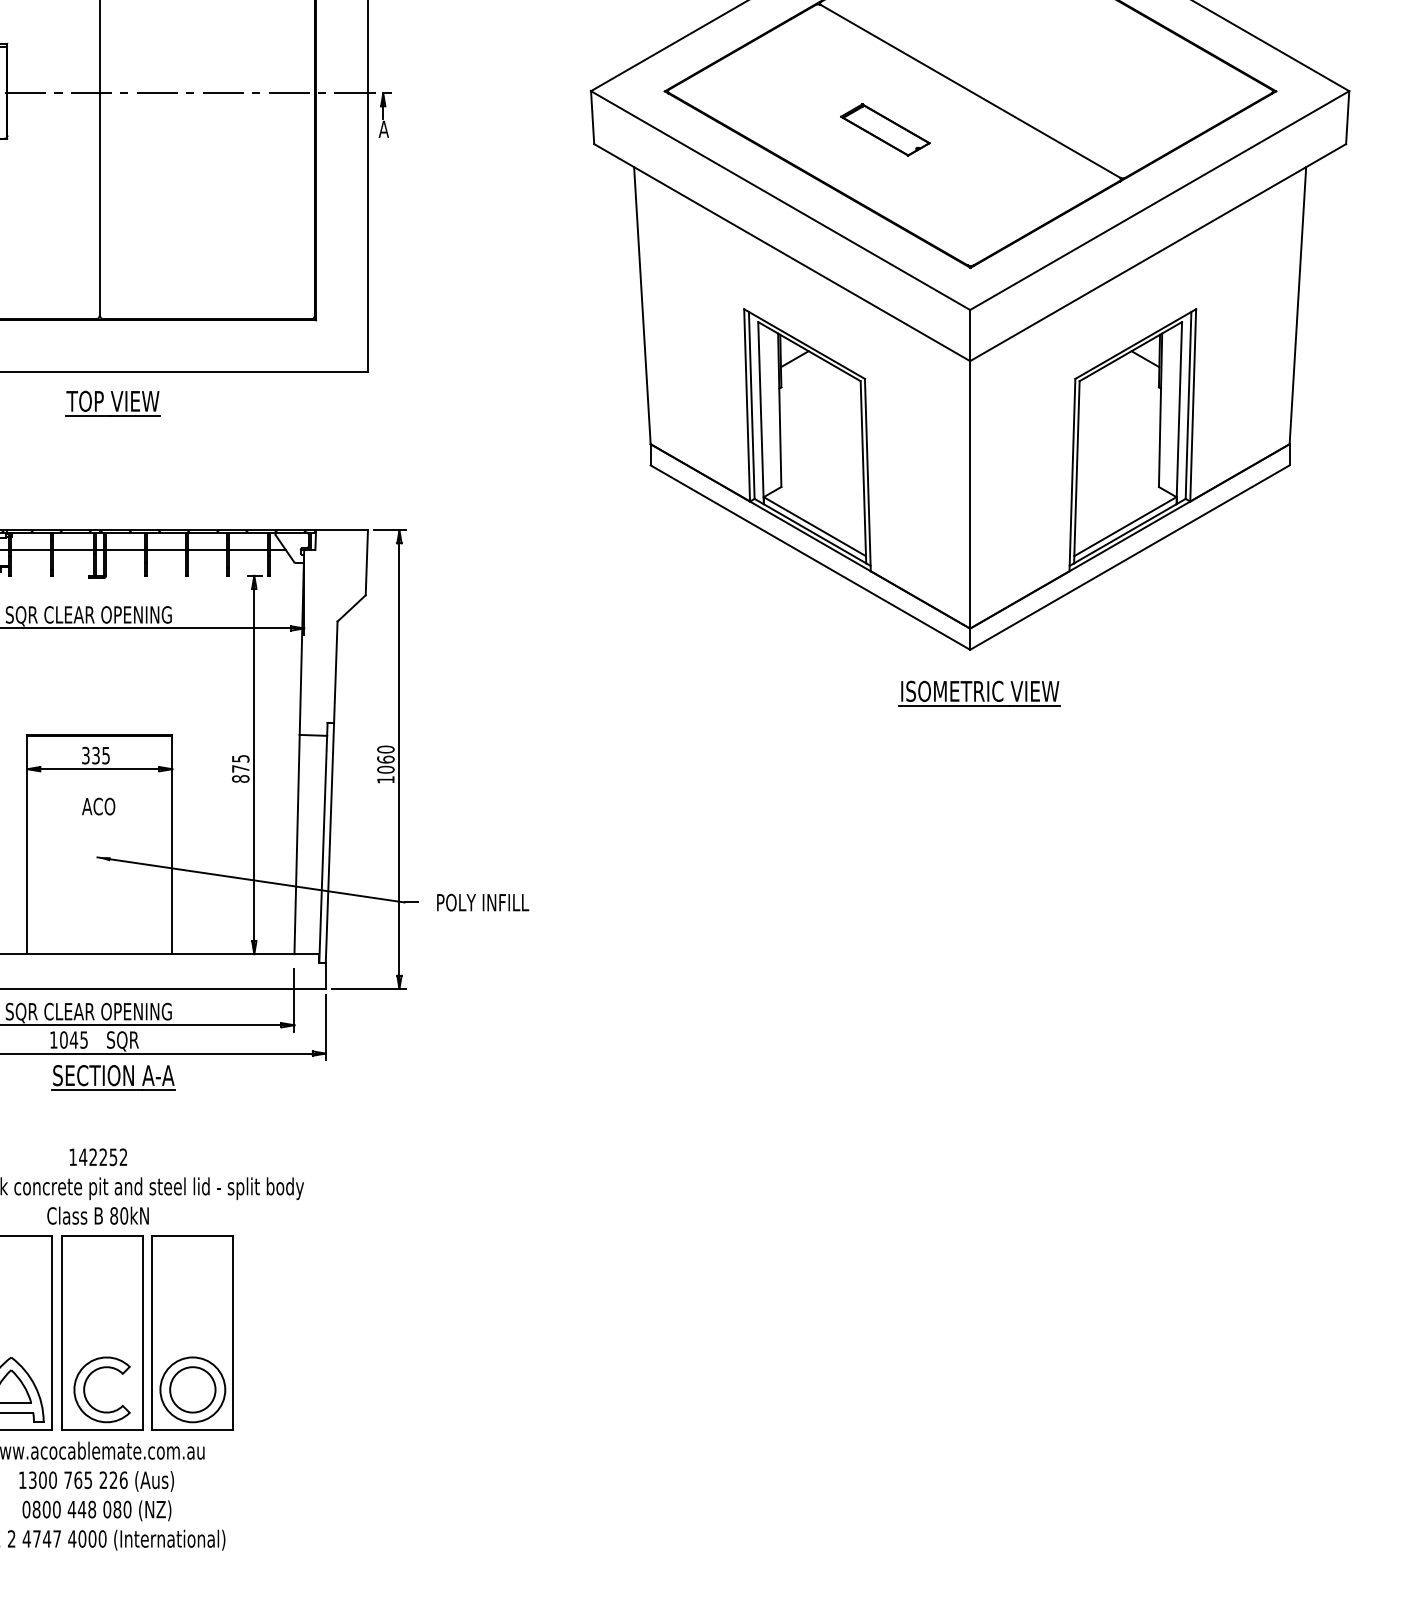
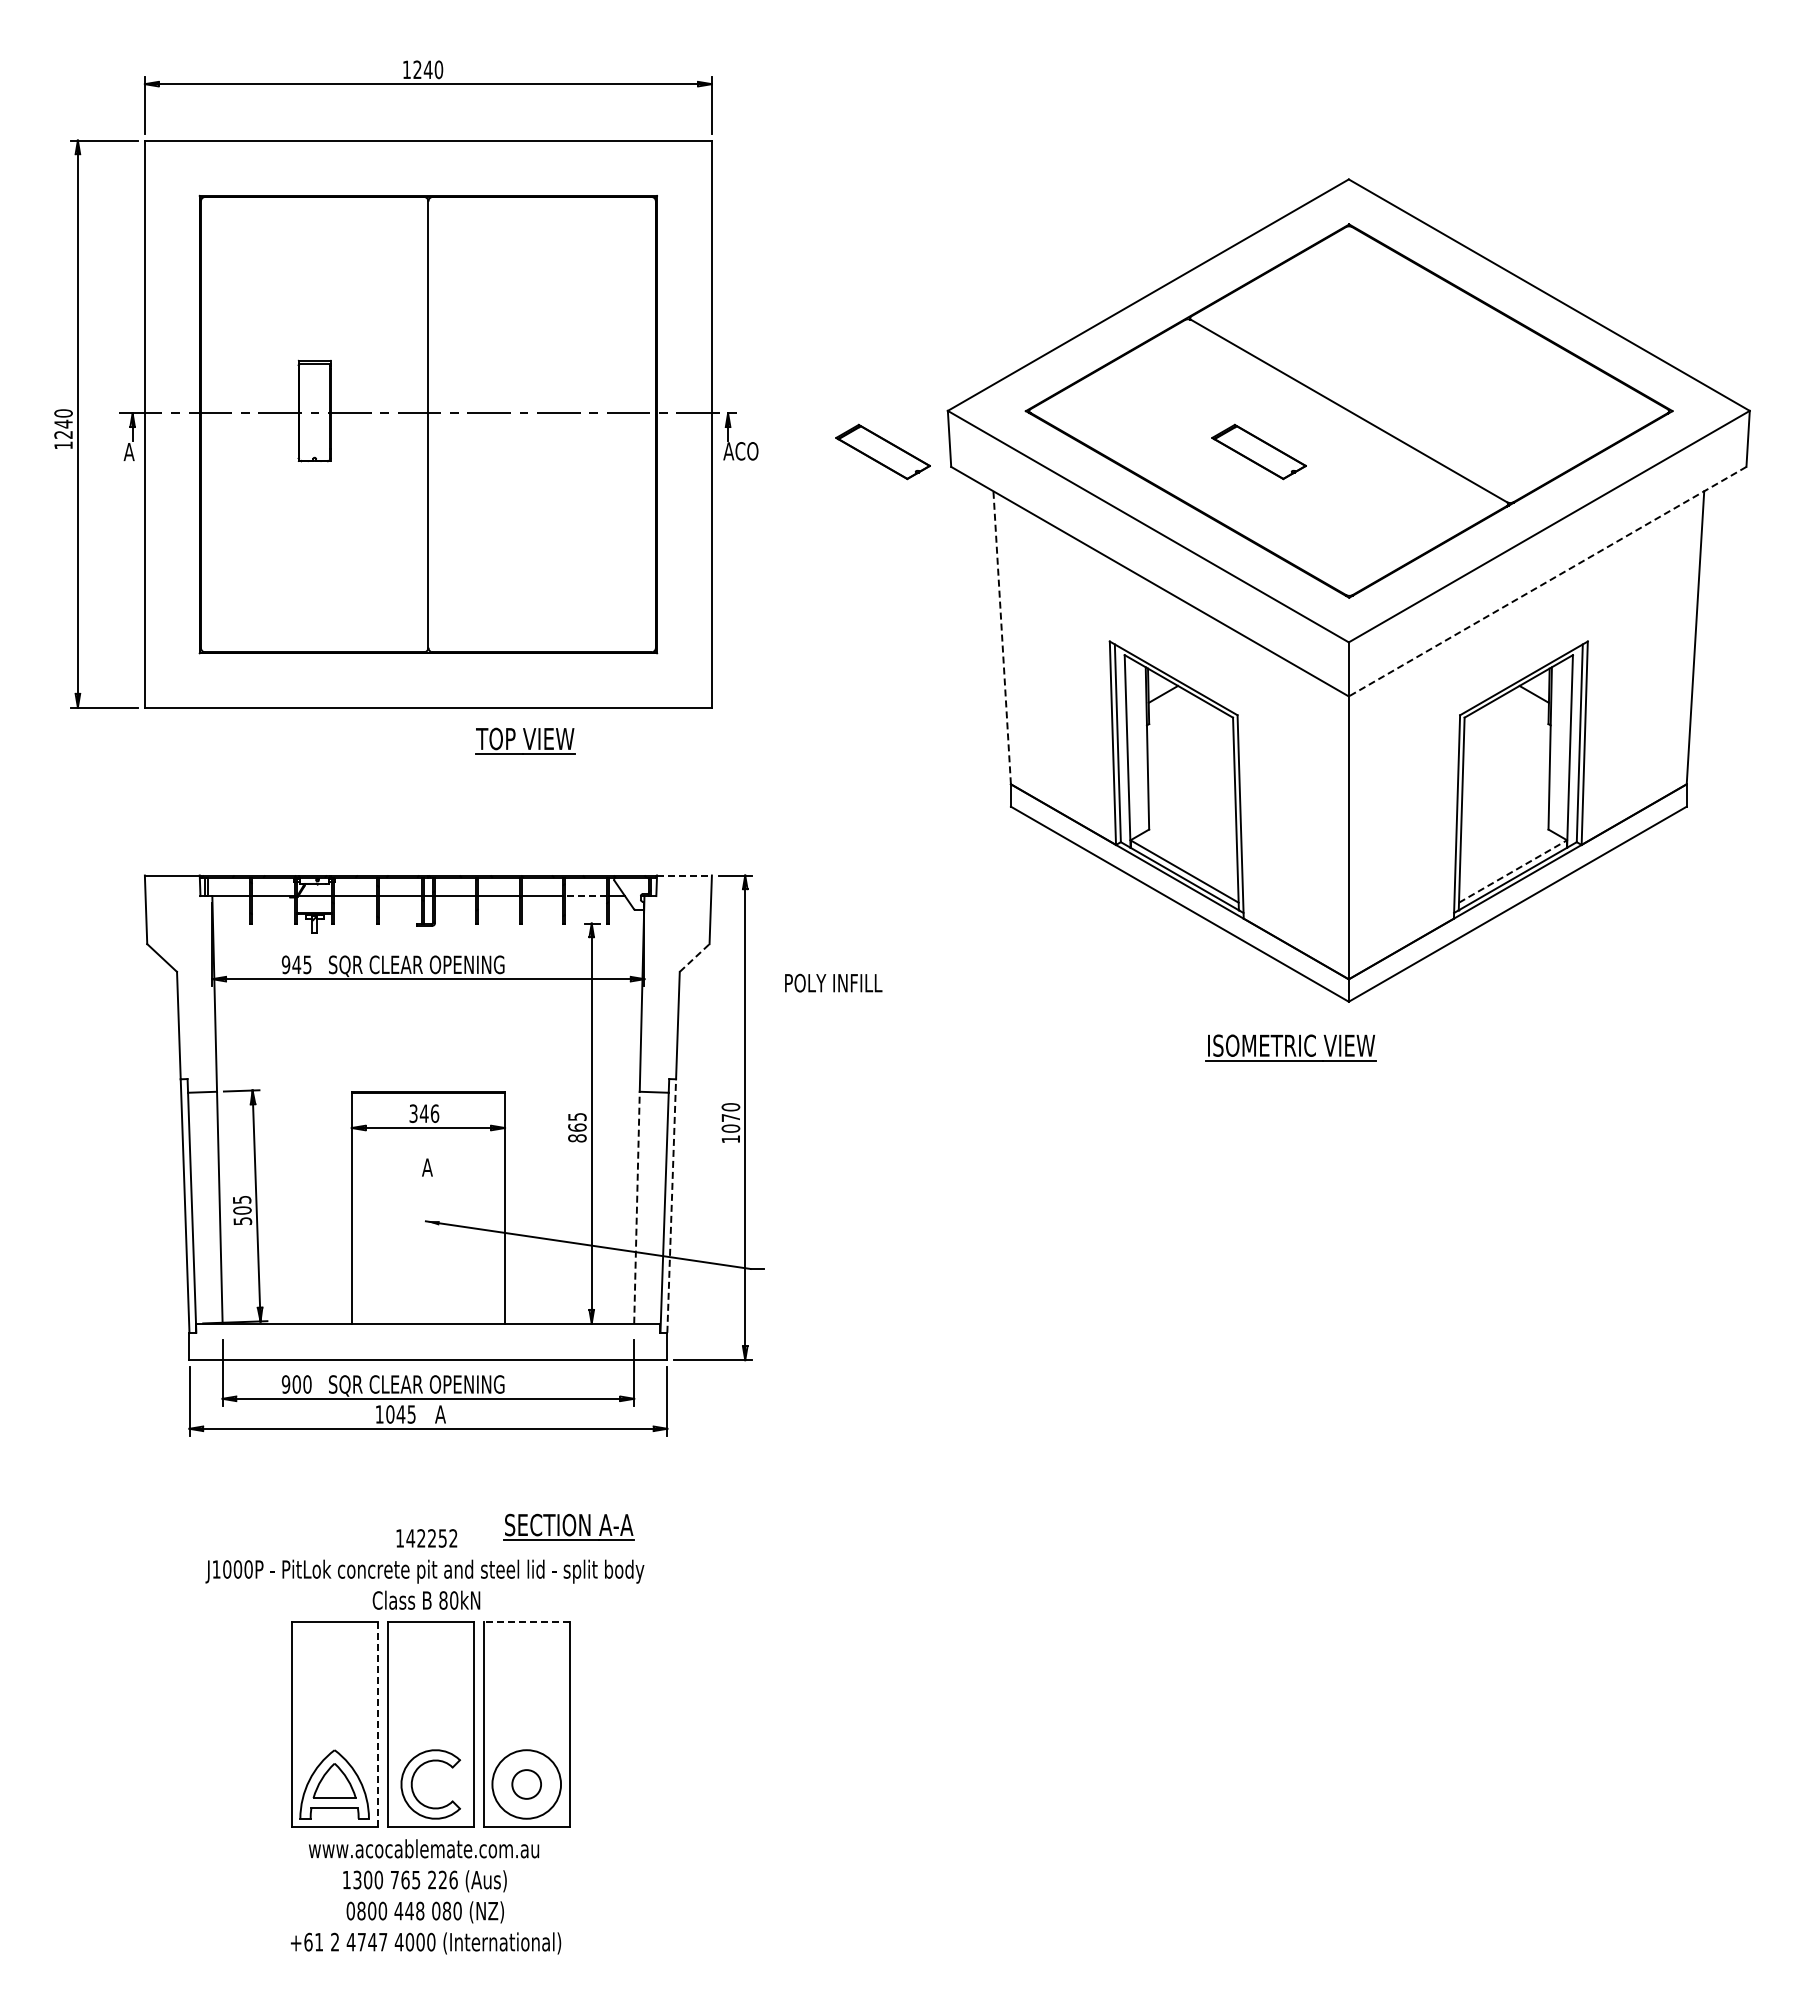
text: (400, 129) -> (746, 451), A -> ACO
part: (529, 129) -> (882, 451), added
line: (1157, 252) -> (1547, 581), solid -> dashed
line: (642, 305) -> (1002, 637), solid -> dashed
part: (113, 402) -> (525, 740), moved
line: (1125, 526) -> (1513, 871), solid -> dashed
line: (342, 530) -> (684, 875), solid -> dashed
line: (248, 550) -> (585, 896), solid -> dashed
line: (352, 607) -> (695, 957), solid -> dashed
part: (979, 693) -> (1290, 1047), moved
text: (100, 755) -> (429, 1113), 335 -> 346
text: (385, 759) -> (730, 1117), 1060 -> 1070
text: (240, 768) -> (577, 1127), 875 -> 865
text: (98, 806) -> (426, 1167), ACO -> A
line: (329, 843) -> (671, 1206), solid -> dashed
line: (296, 844) -> (636, 1207), solid -> dashed
text: (482, 902) -> (833, 982), moved
text: (122, 1041) -> (452, 1415), SQR -> A
part: (113, 1076) -> (568, 1526), moved
line: (192, 1235) -> (526, 1621), solid -> dashed
line: (51, 1333) -> (377, 1724), solid -> dashed
circle: (192, 1389) -> (526, 1784), size x0.6

